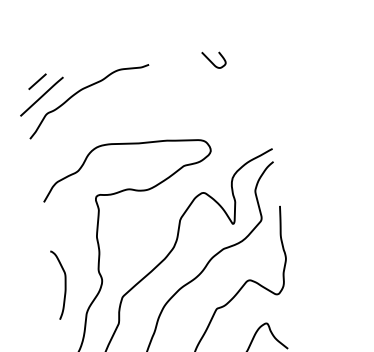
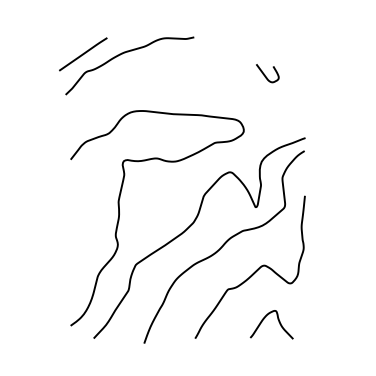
curve: (212, 61) -> (265, 74), moved
line: (37, 81) -> (80, 38), removed
curve: (64, 285) -> (79, 245), removed

